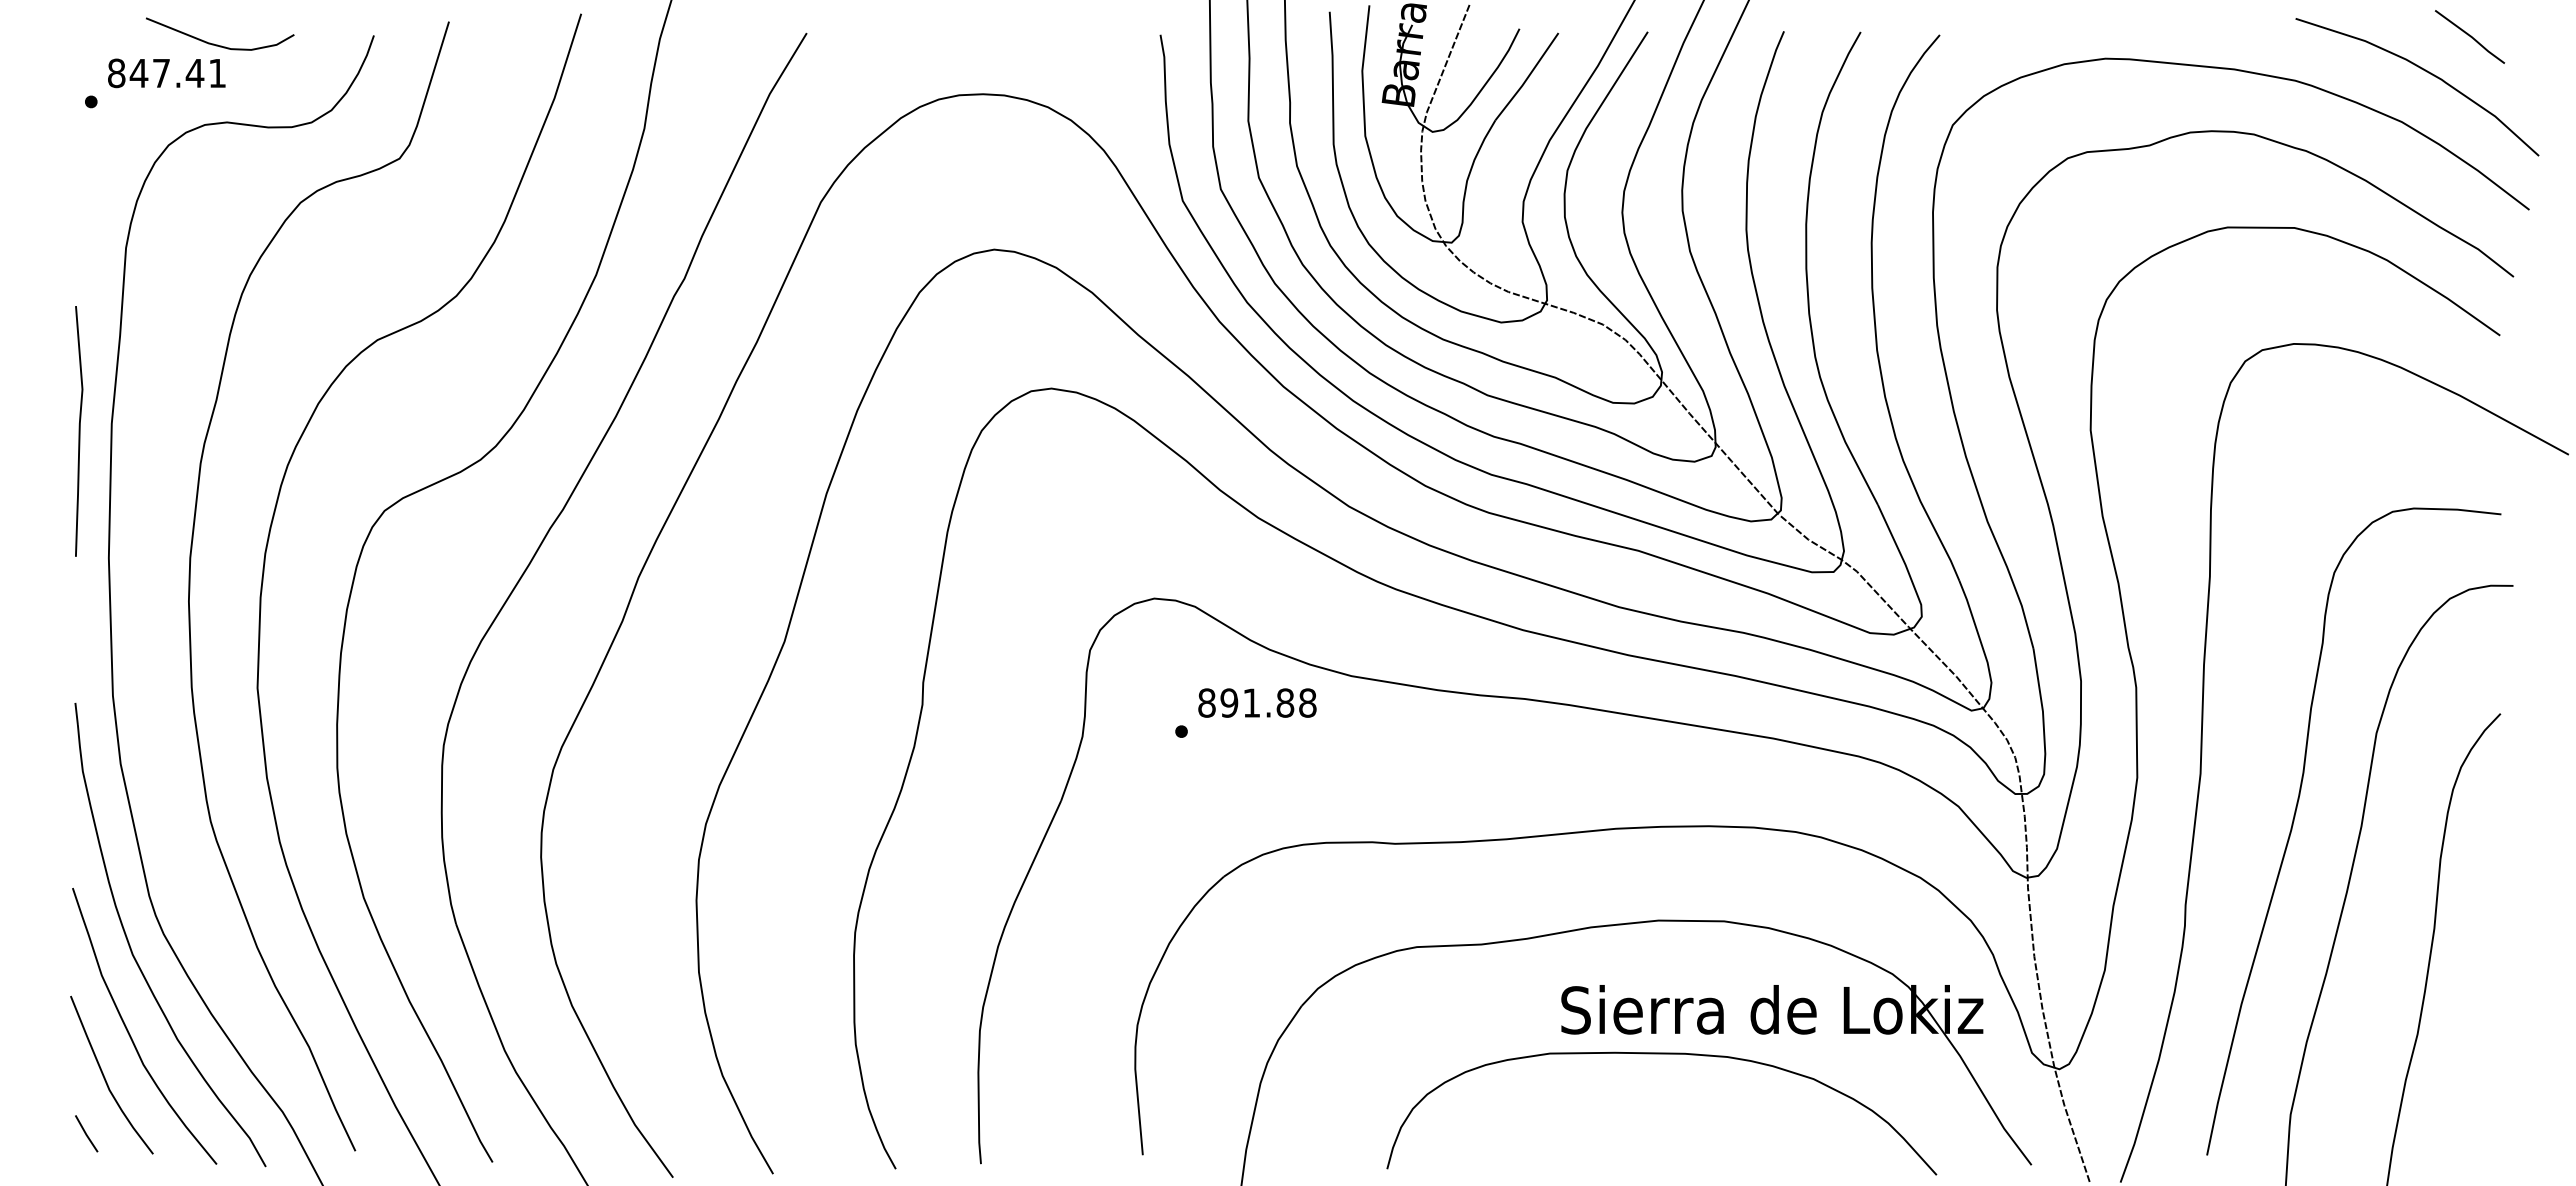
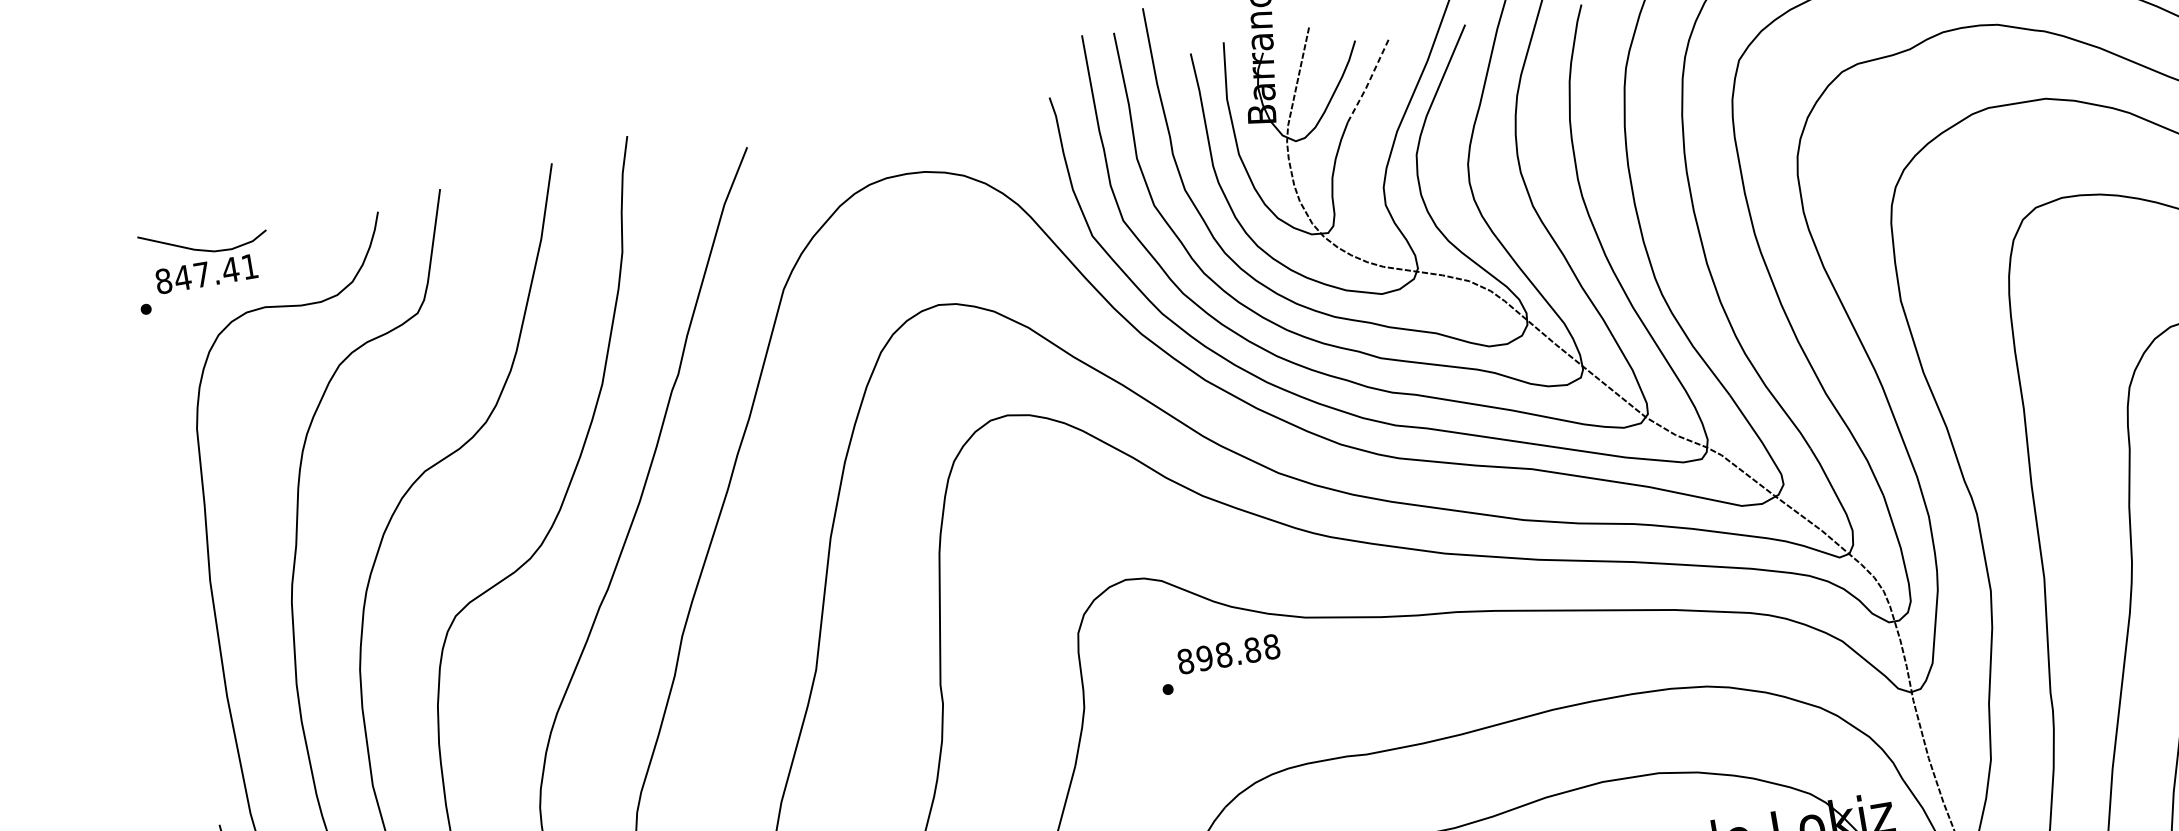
curve: (217, 44) -> (202, 249), moved
line: (1528, 77) -> (1369, 80), solid -> dashed
curve: (79, 431) -> (183, 592), removed
text: (1251, 702) -> (1223, 654), 891.88 -> 898.88

